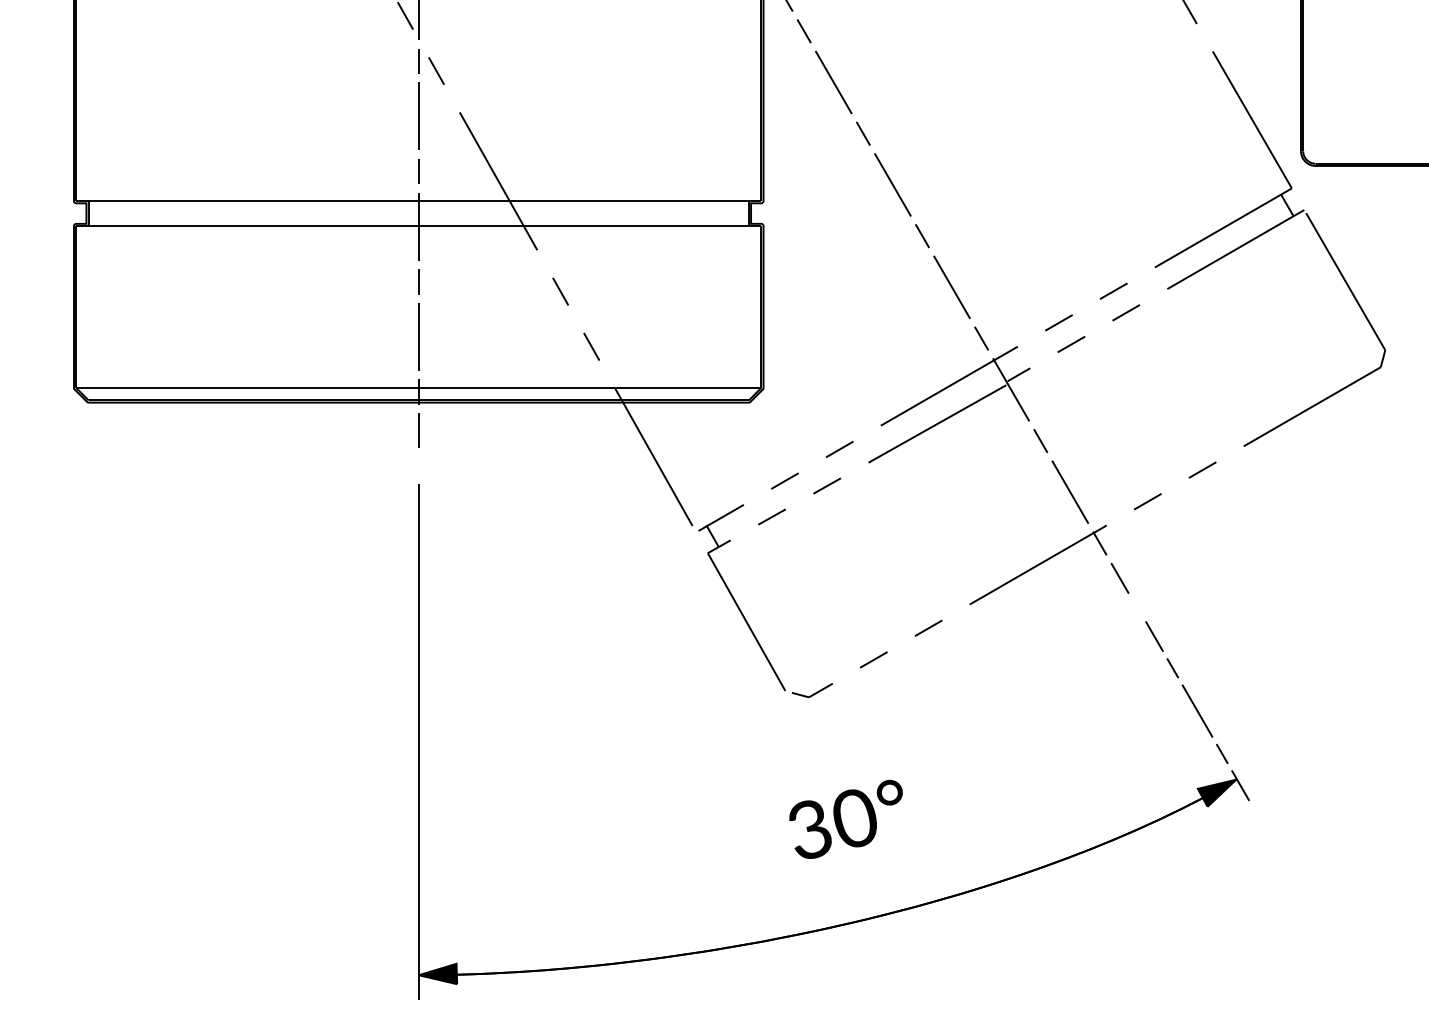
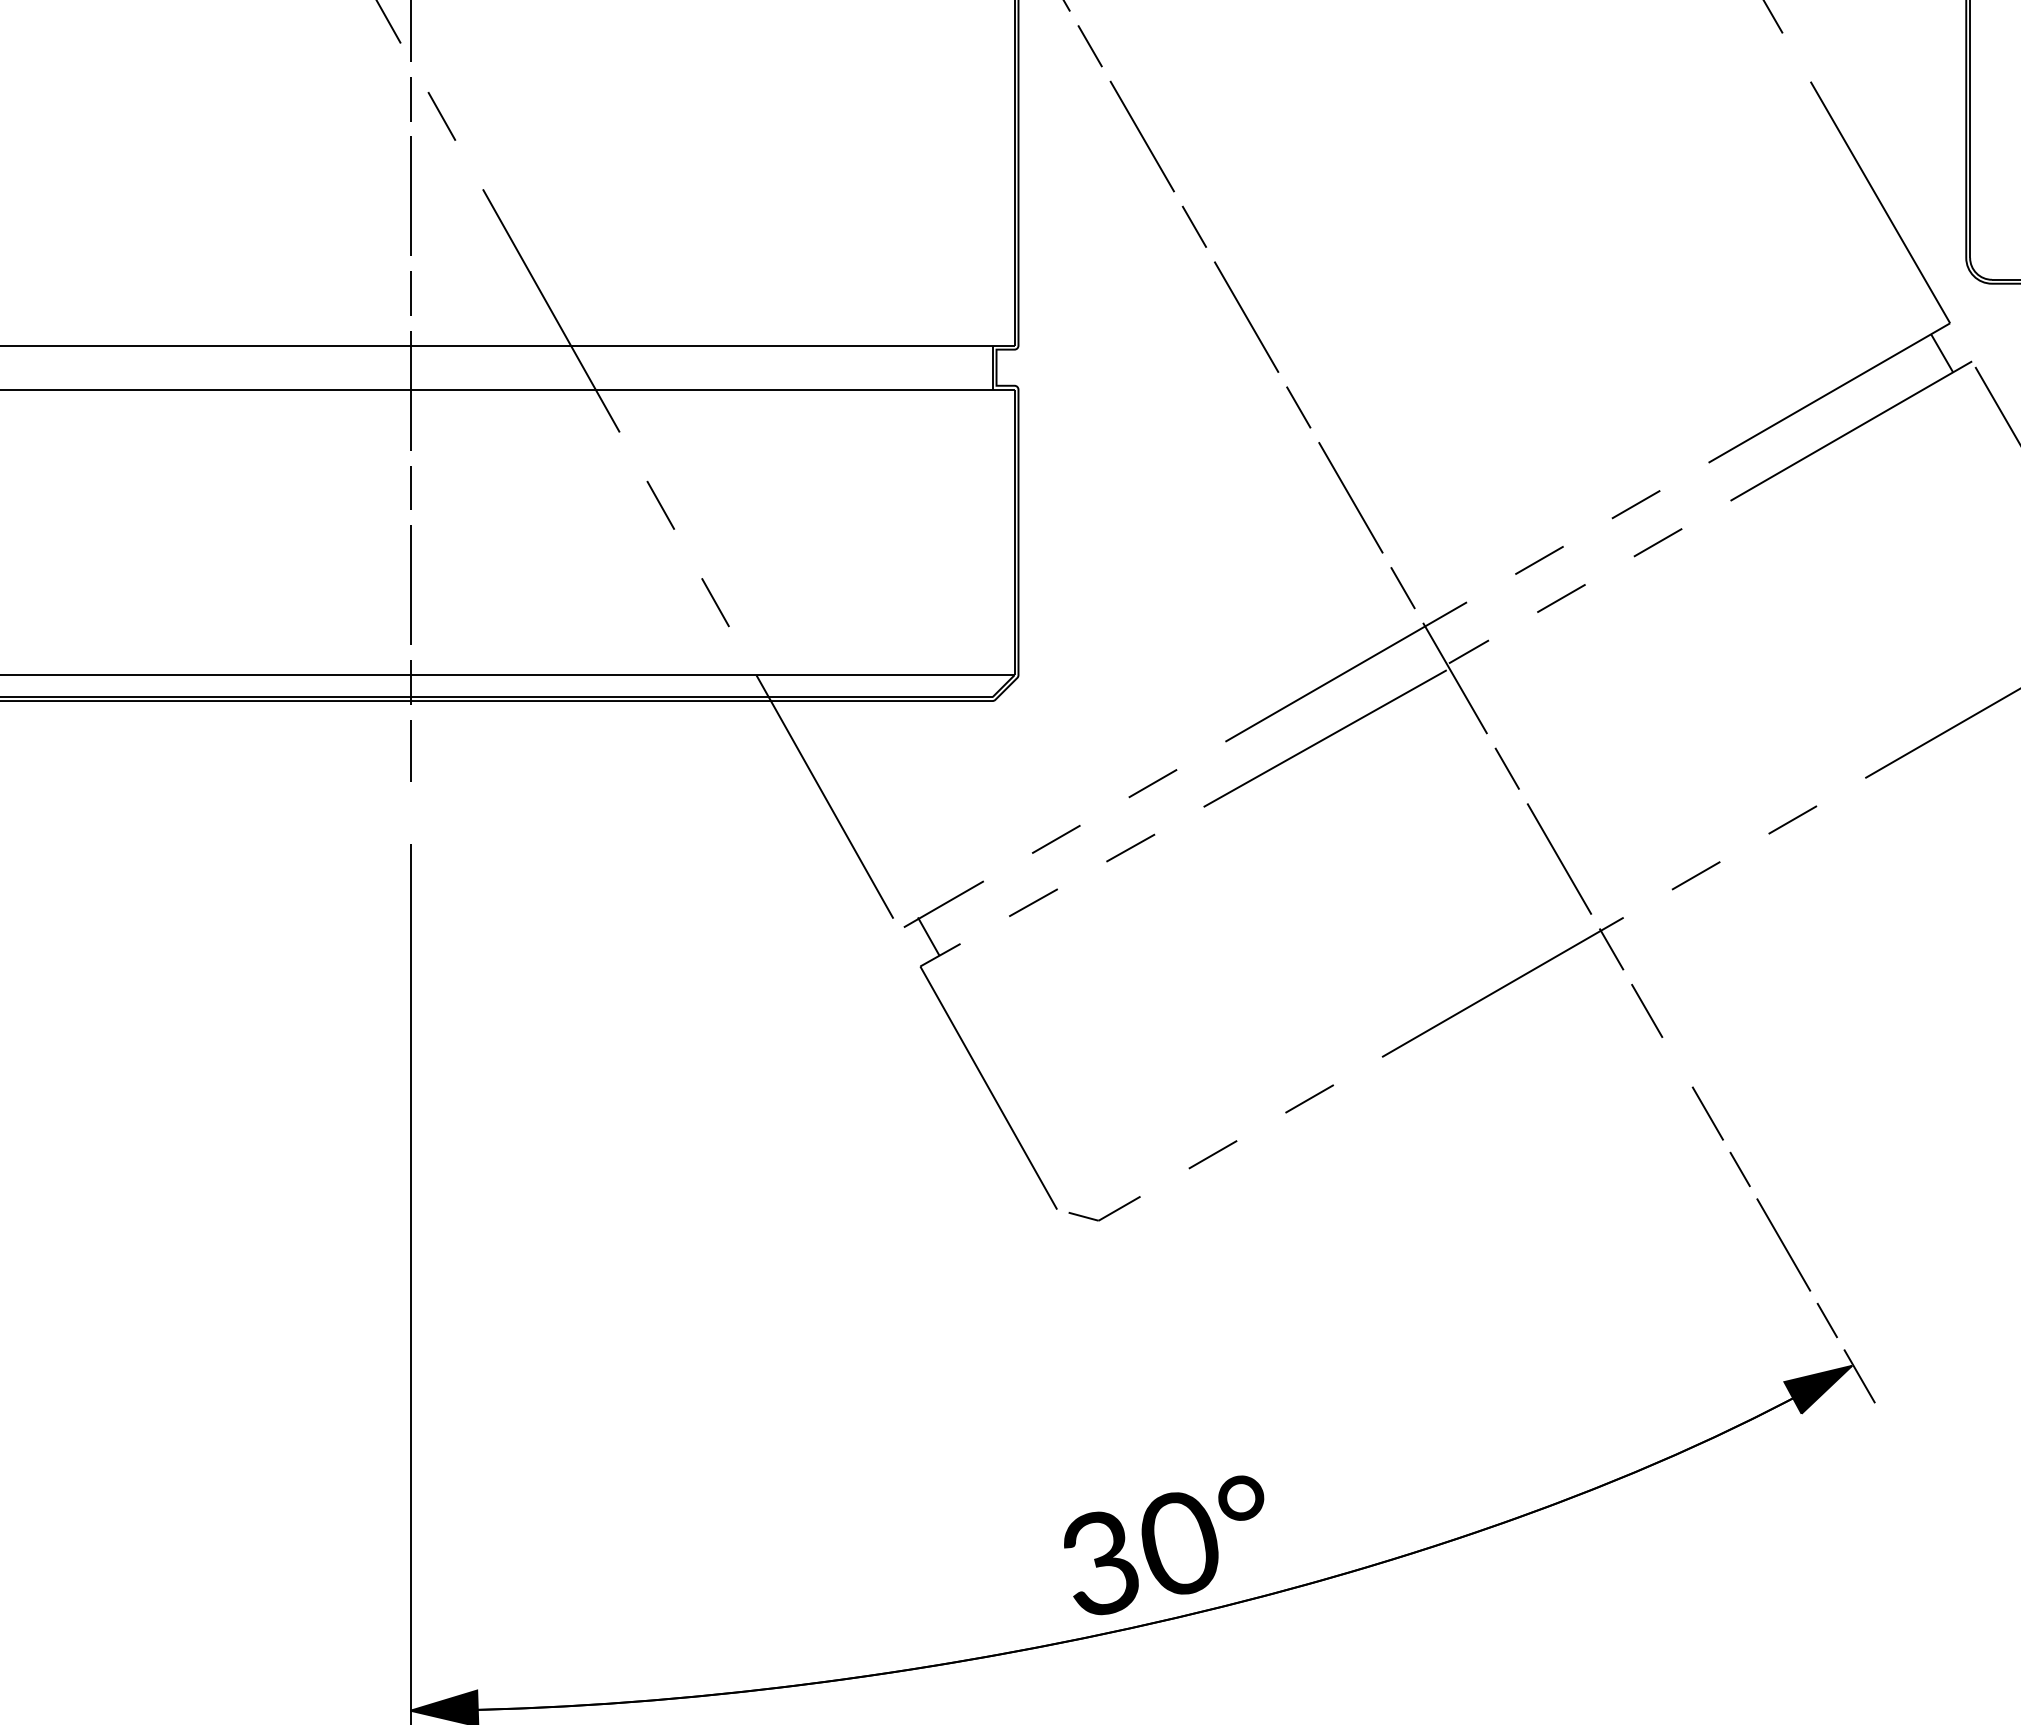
text: (845, 818) -> (1163, 1543), moved

